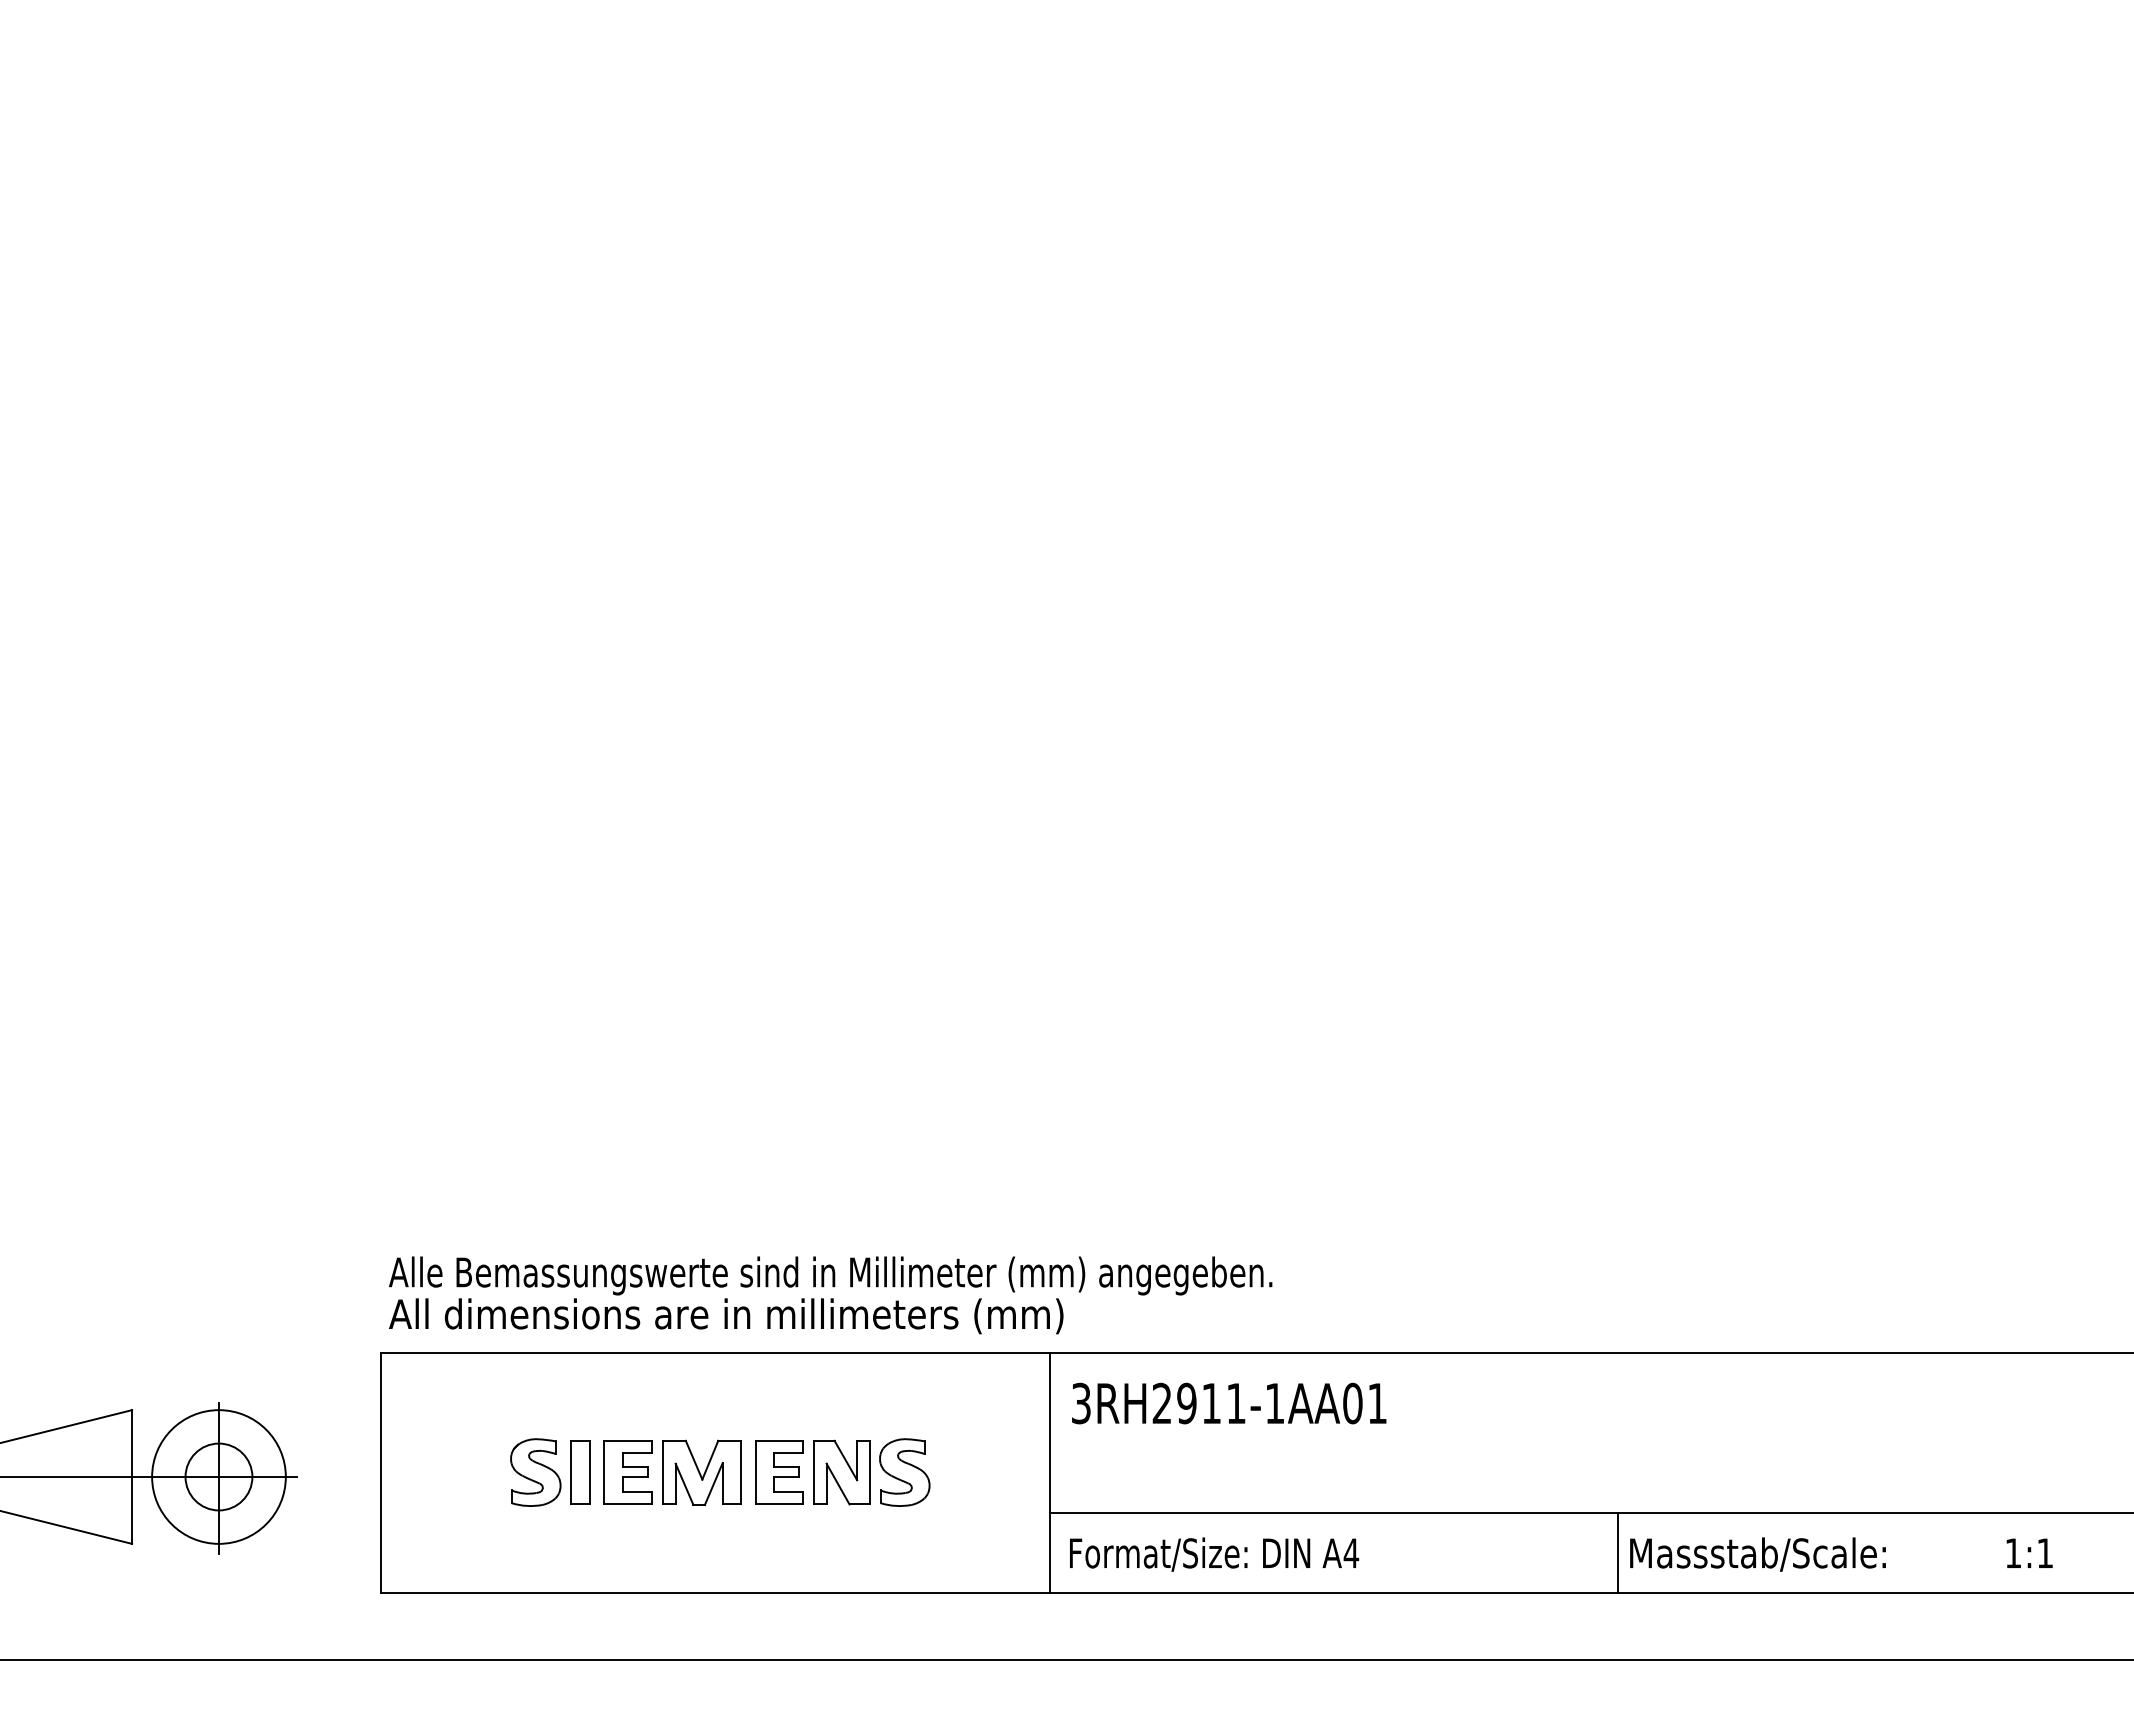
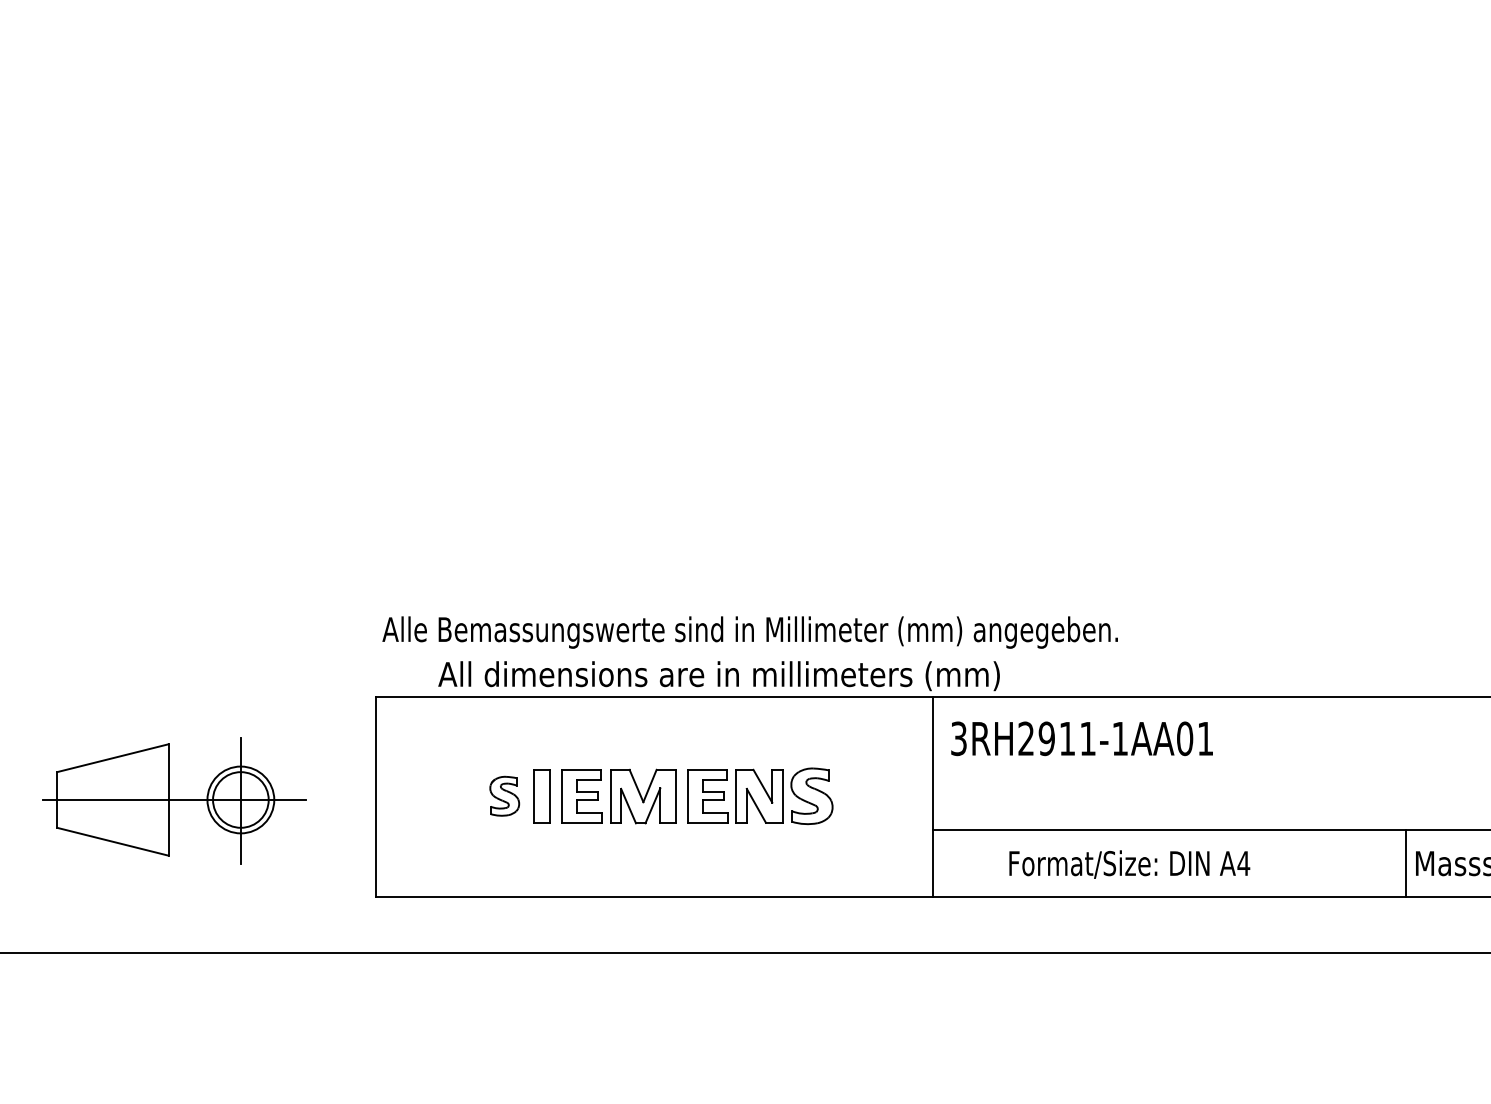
text: (726, 1316) -> (719, 676), moved
part: (535, 1472) -> (504, 796), size x0.7
circle: (218, 1476) -> (240, 799), size x0.6
text: (1214, 1554) -> (1129, 864), moved

